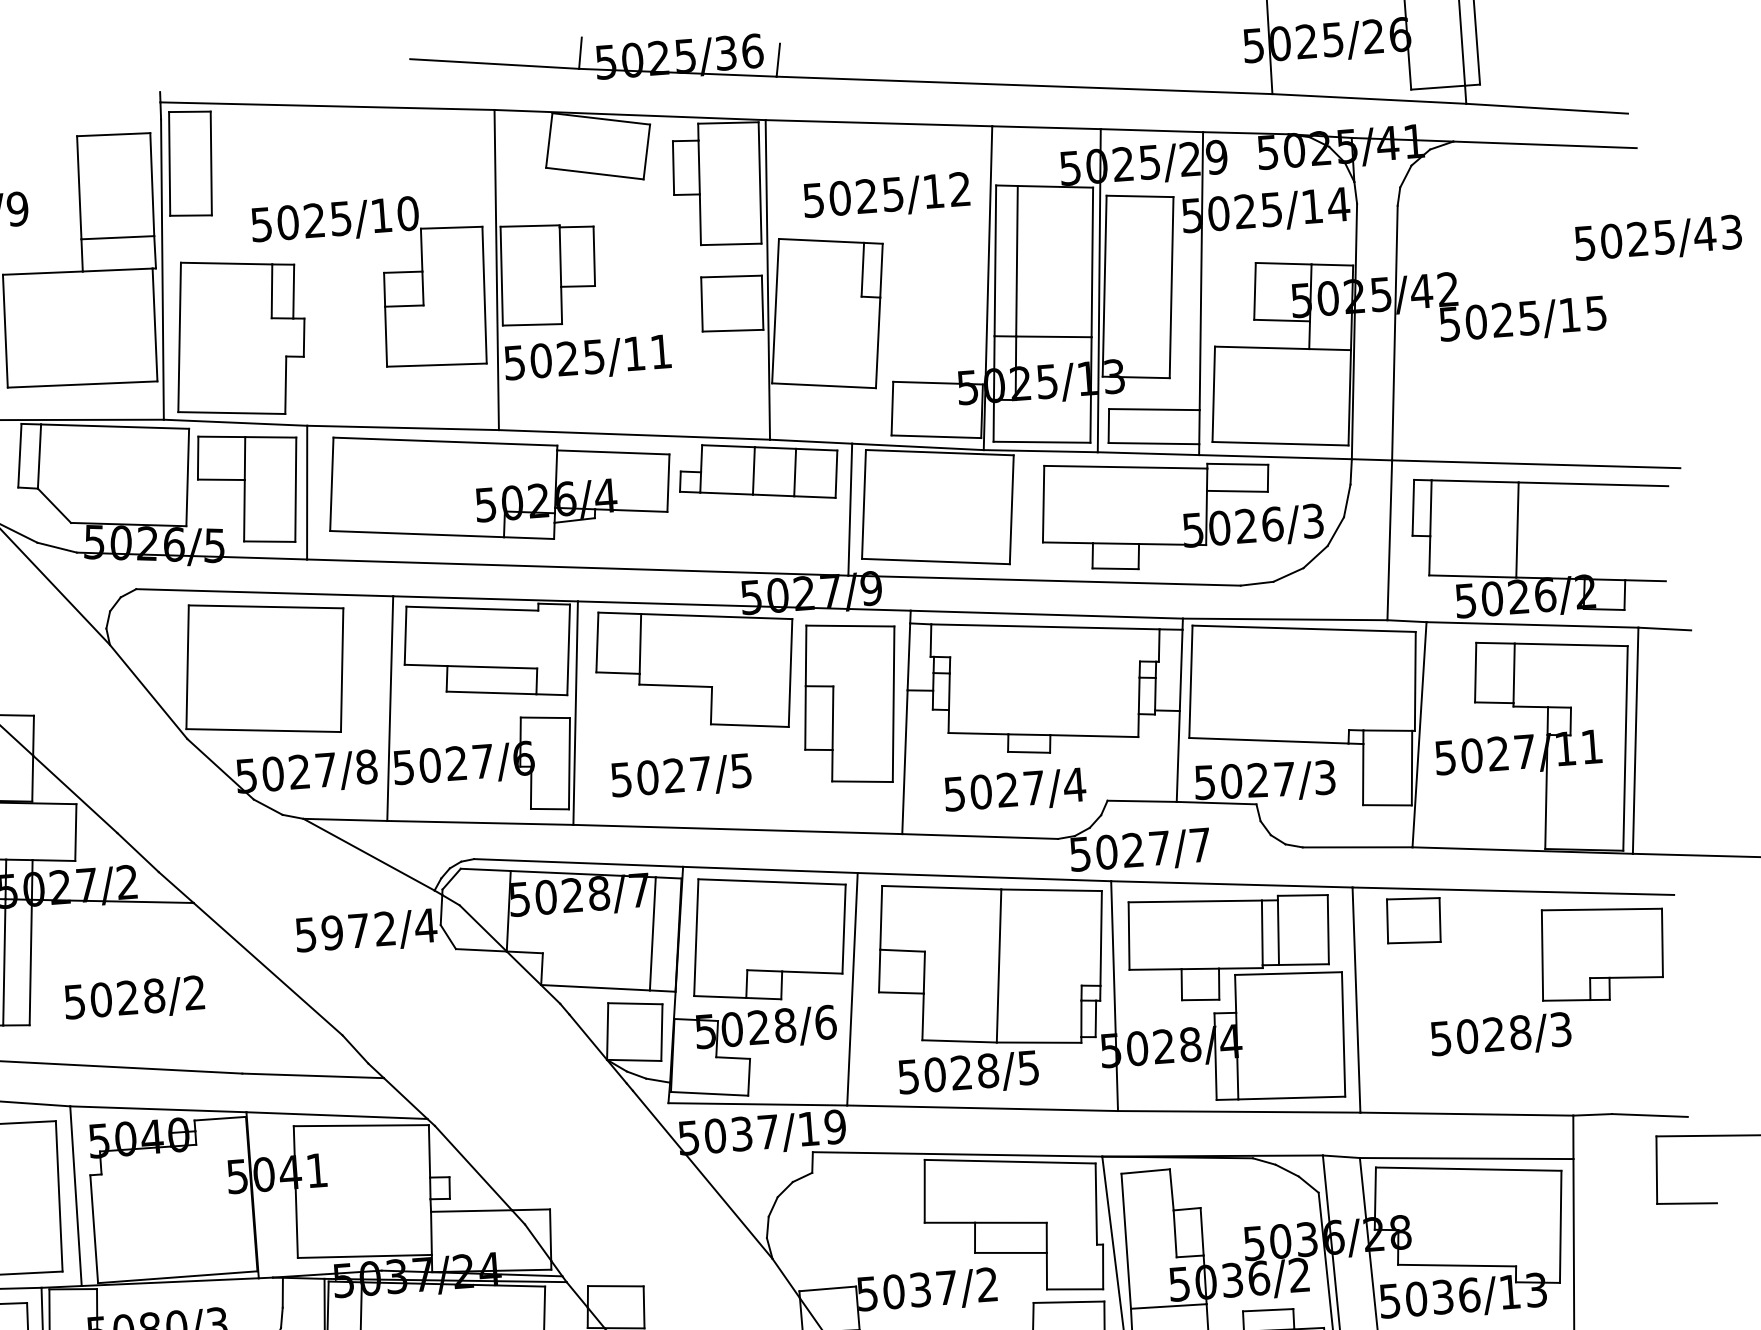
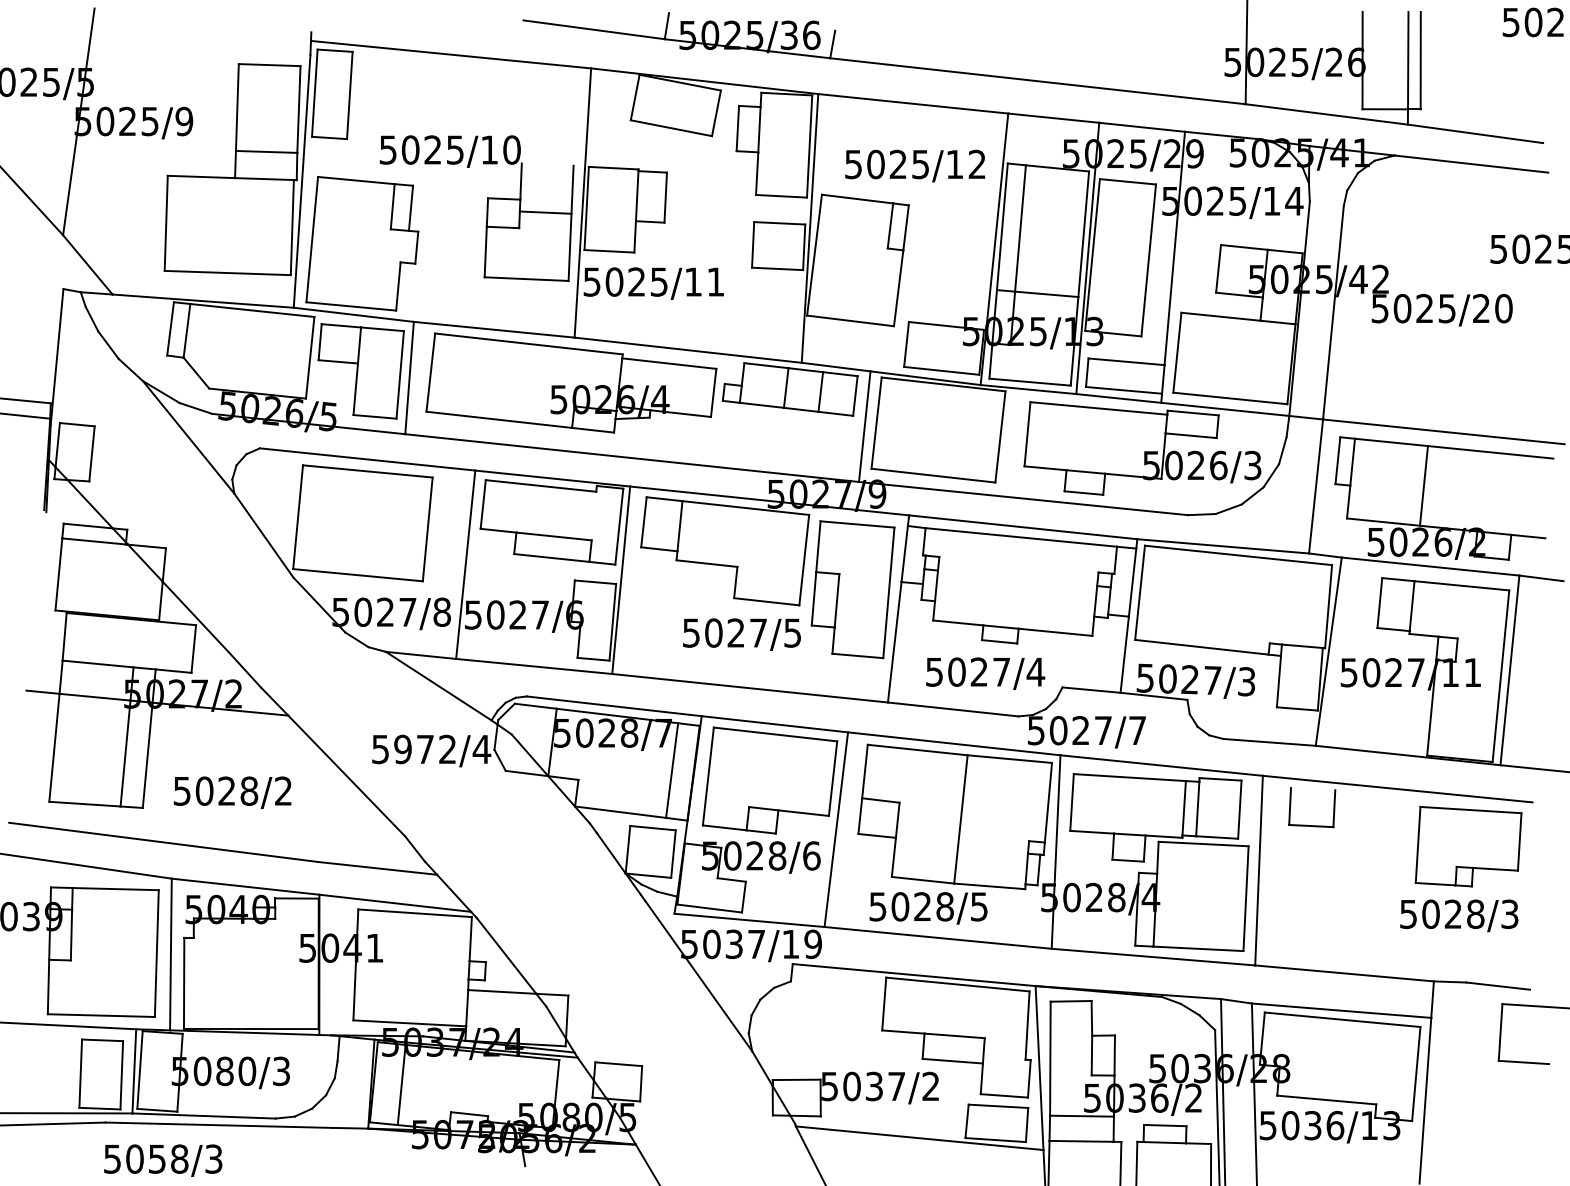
line: (451, 227) -> (545, 212), moved
text: (1582, 313) -> (1492, 308), 5025/15 -> 5025/20
text: (680, 776) -> (741, 634), moved
line: (1413, 899) -> (1313, 789), removed
text: (1501, 1035) -> (1459, 915), moved

